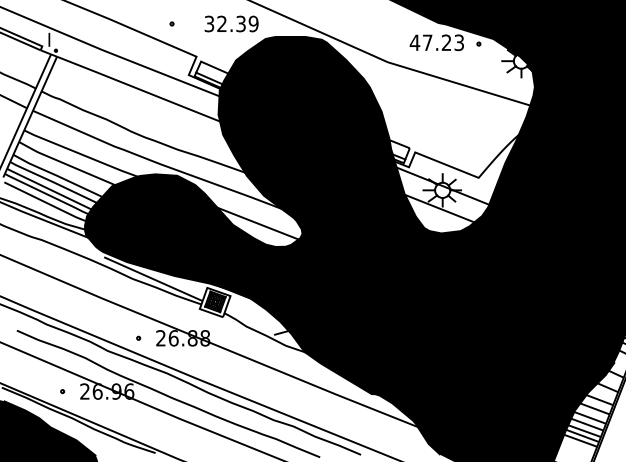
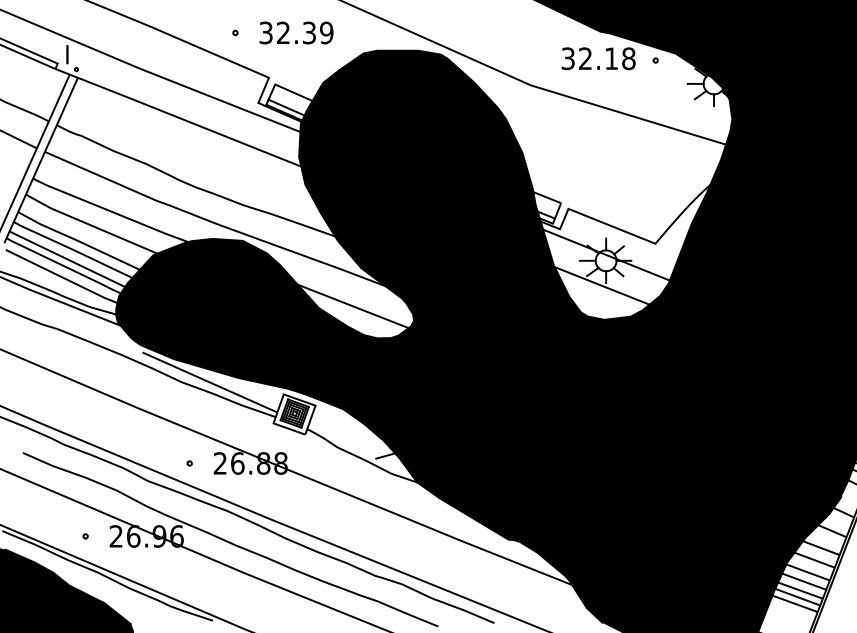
text: (231, 23) -> (296, 32), moved
text: (436, 42) -> (597, 58), 47.23 -> 32.18

